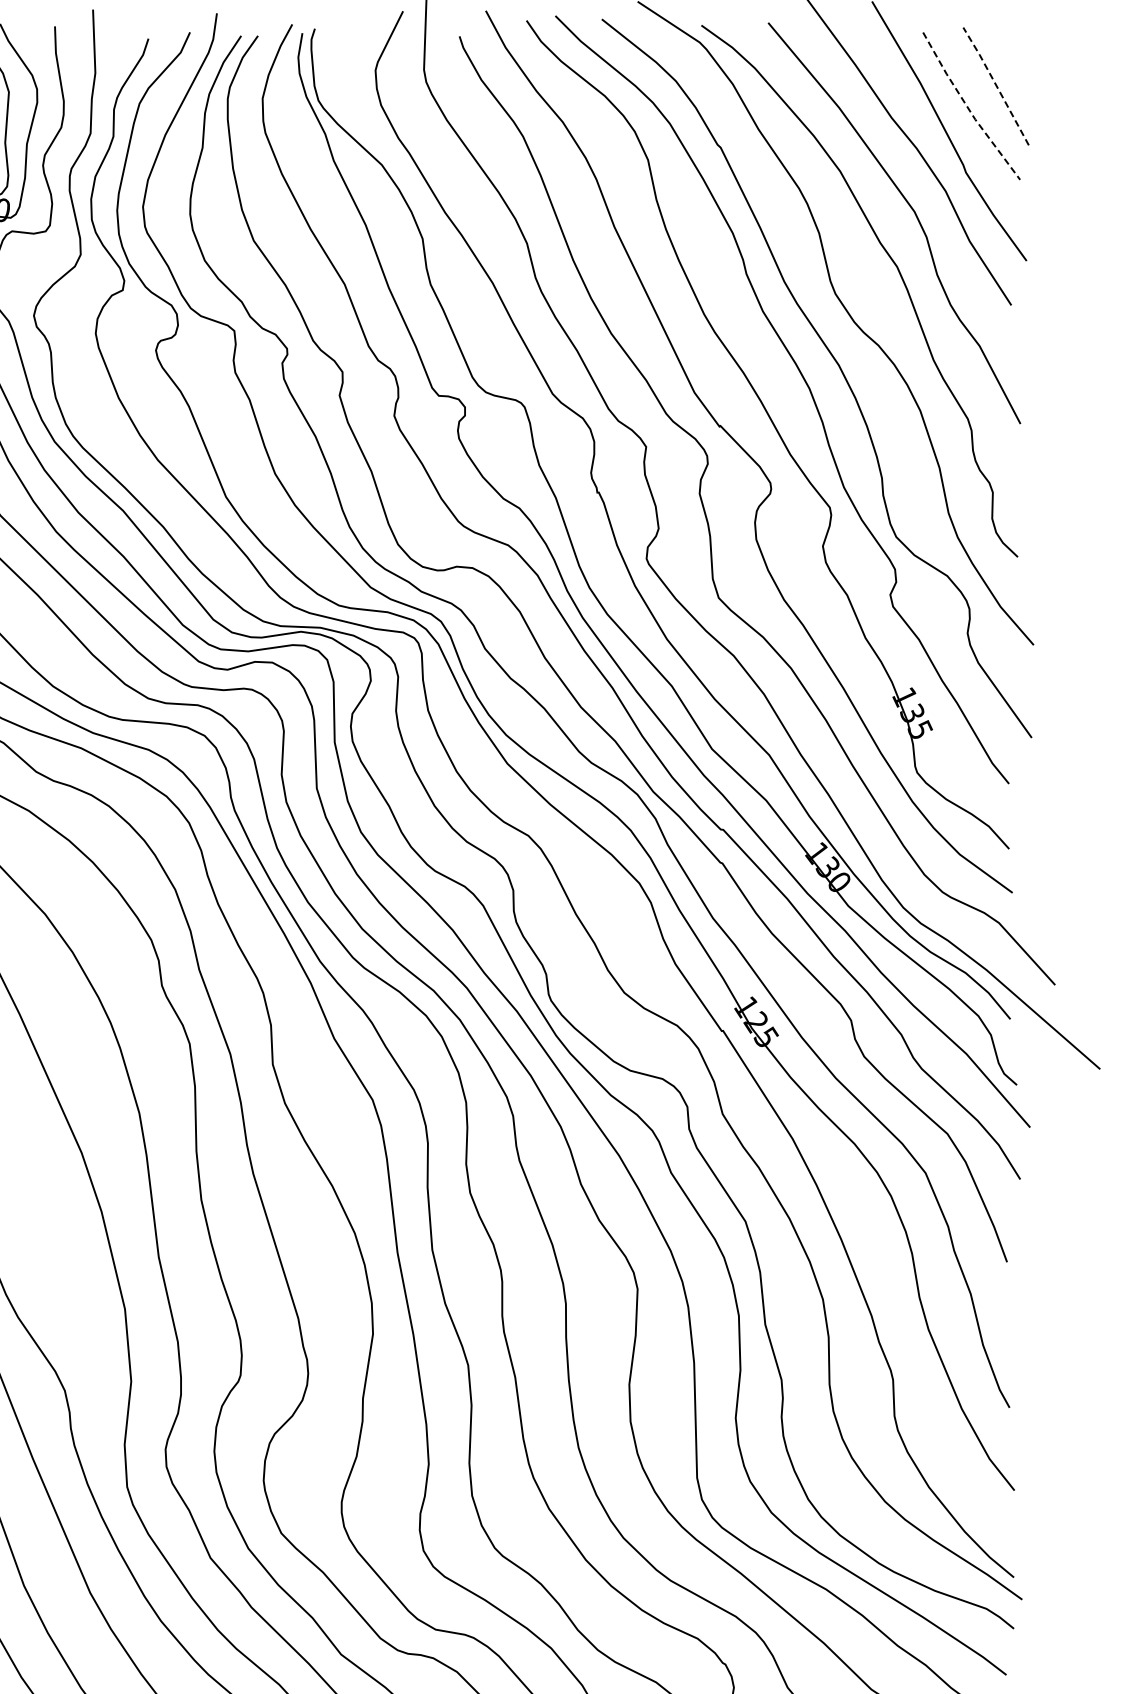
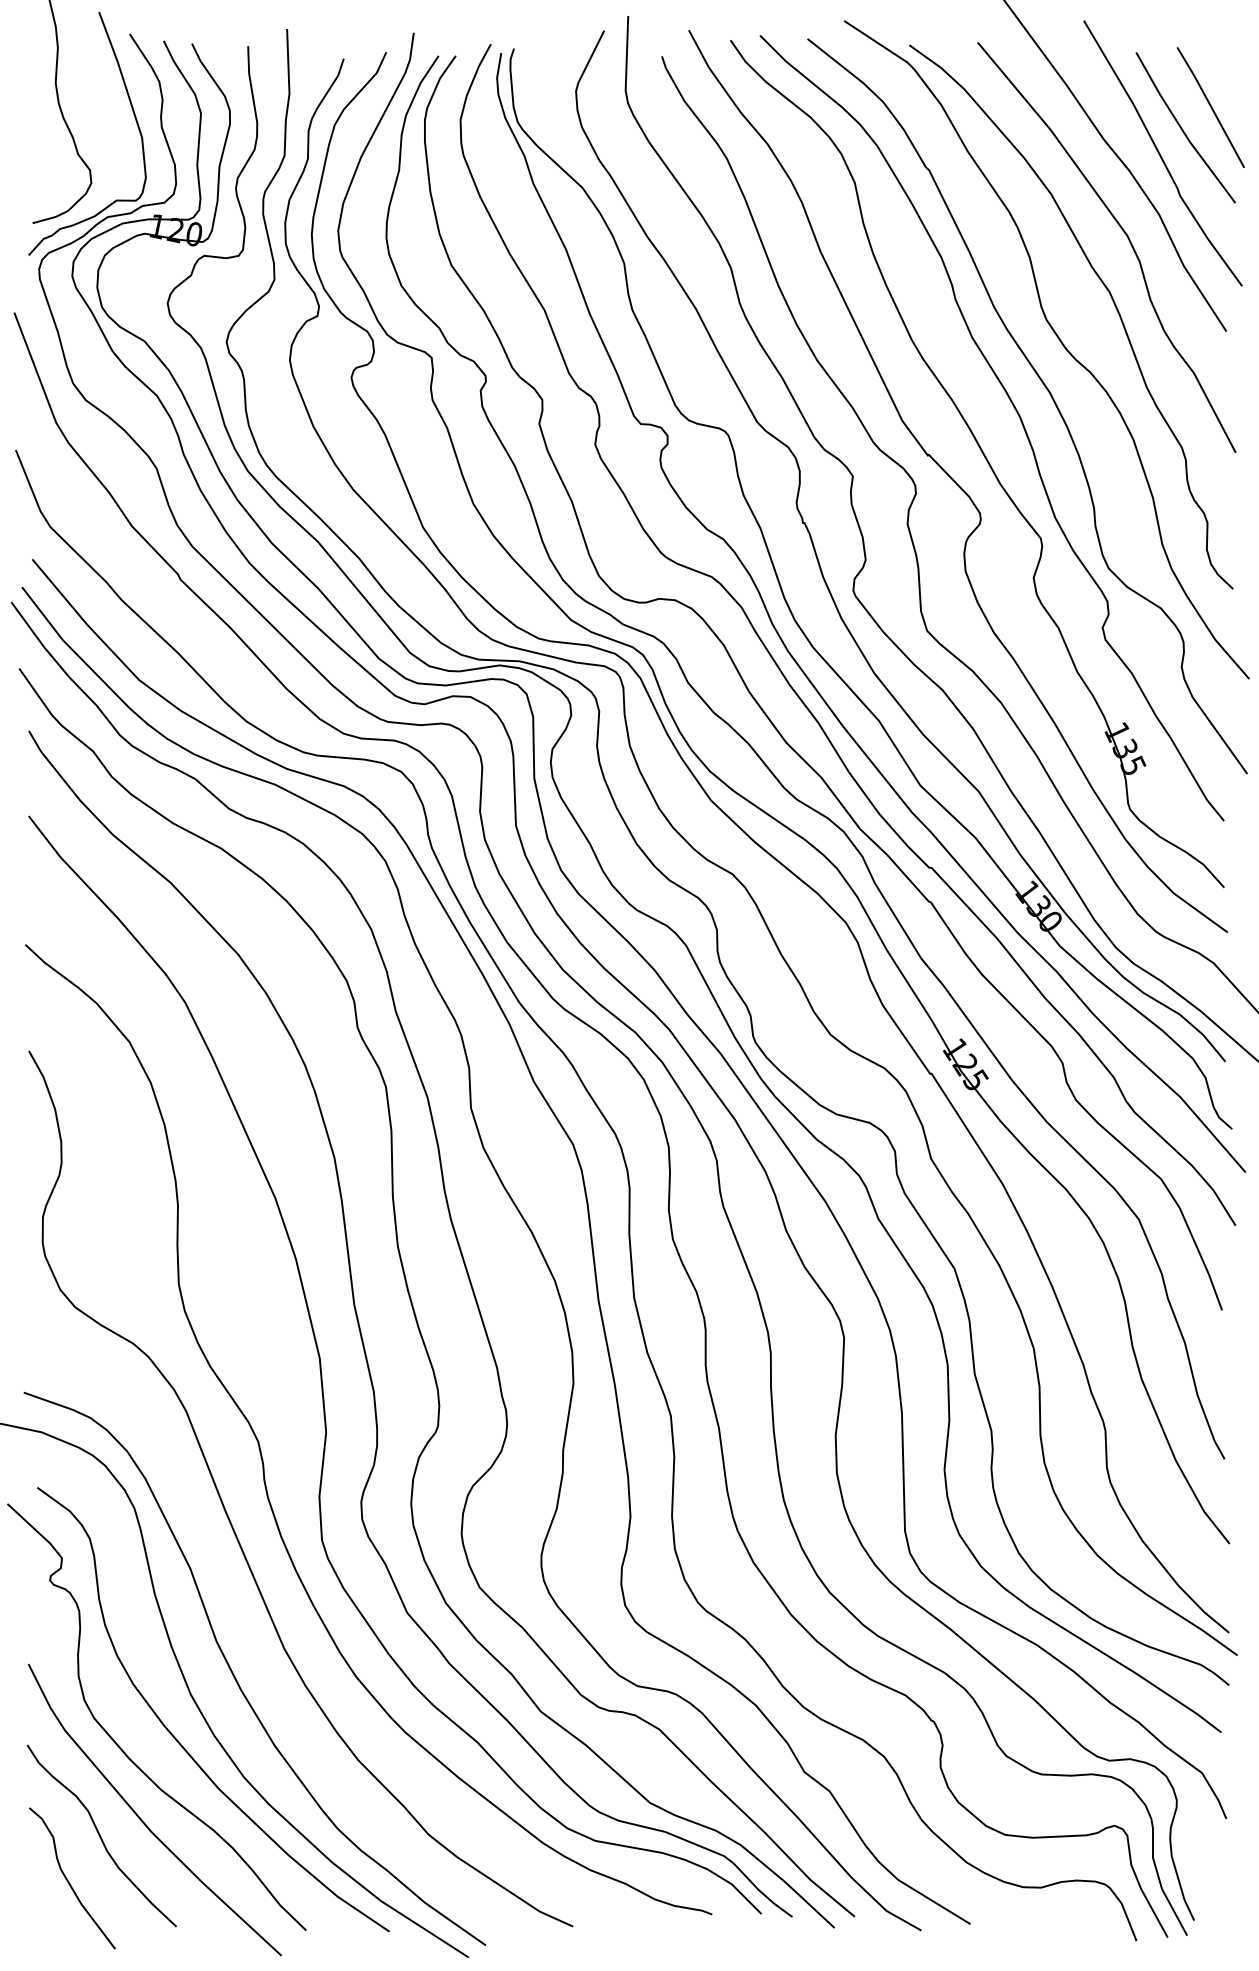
line: (996, 85) -> (1211, 106), dashed -> solid
line: (968, 107) -> (1182, 129), dashed -> solid

